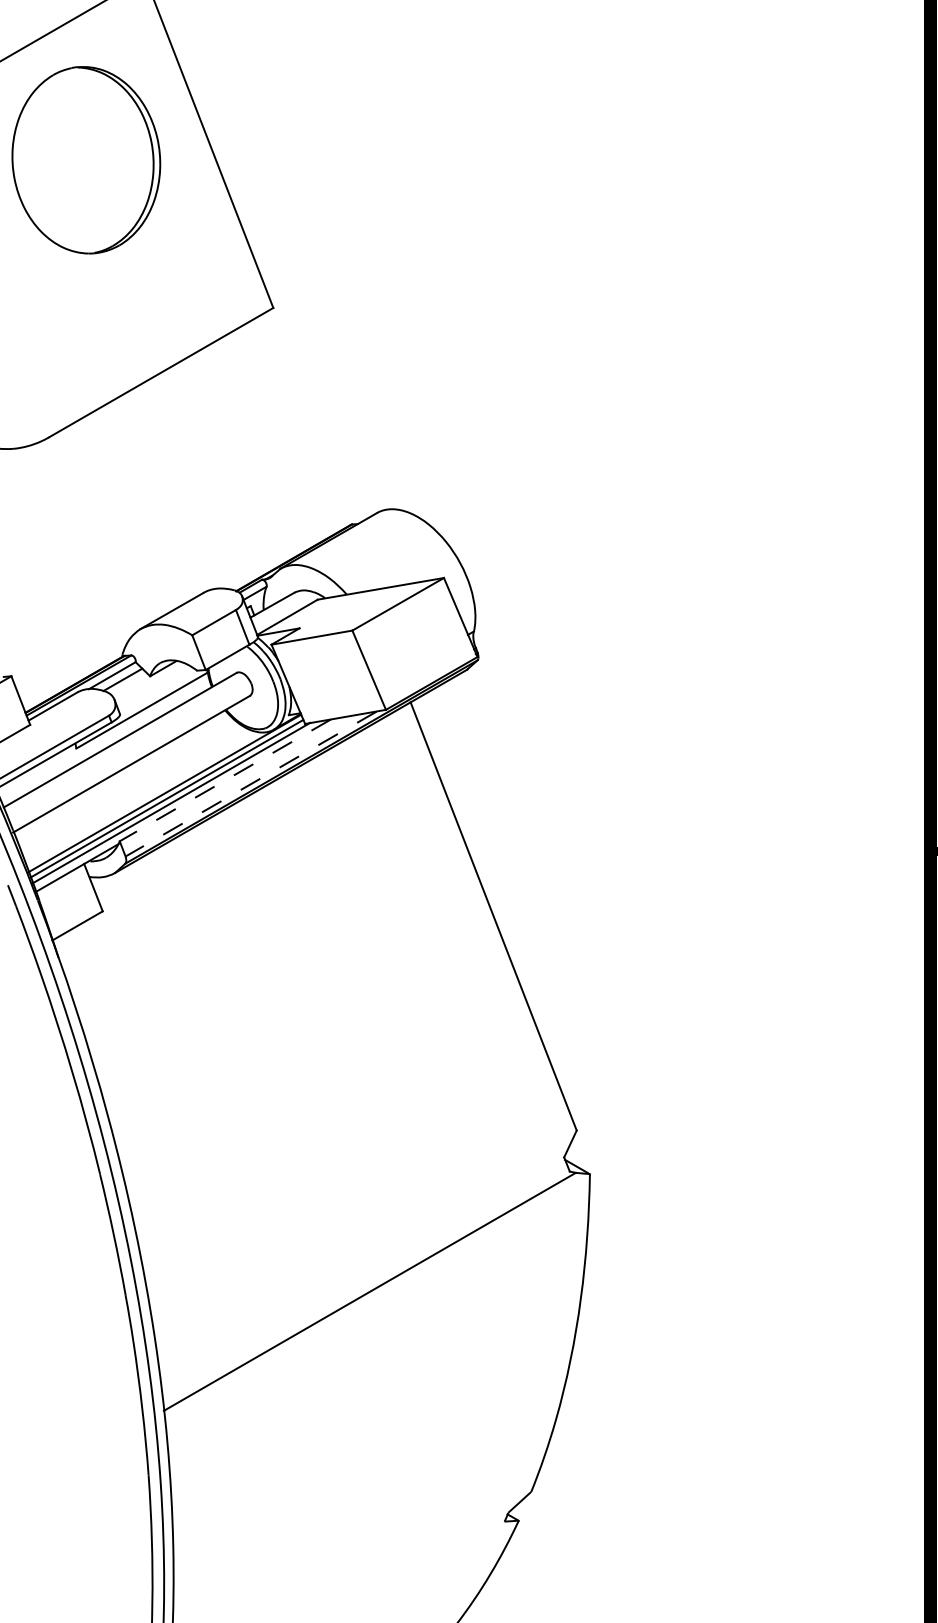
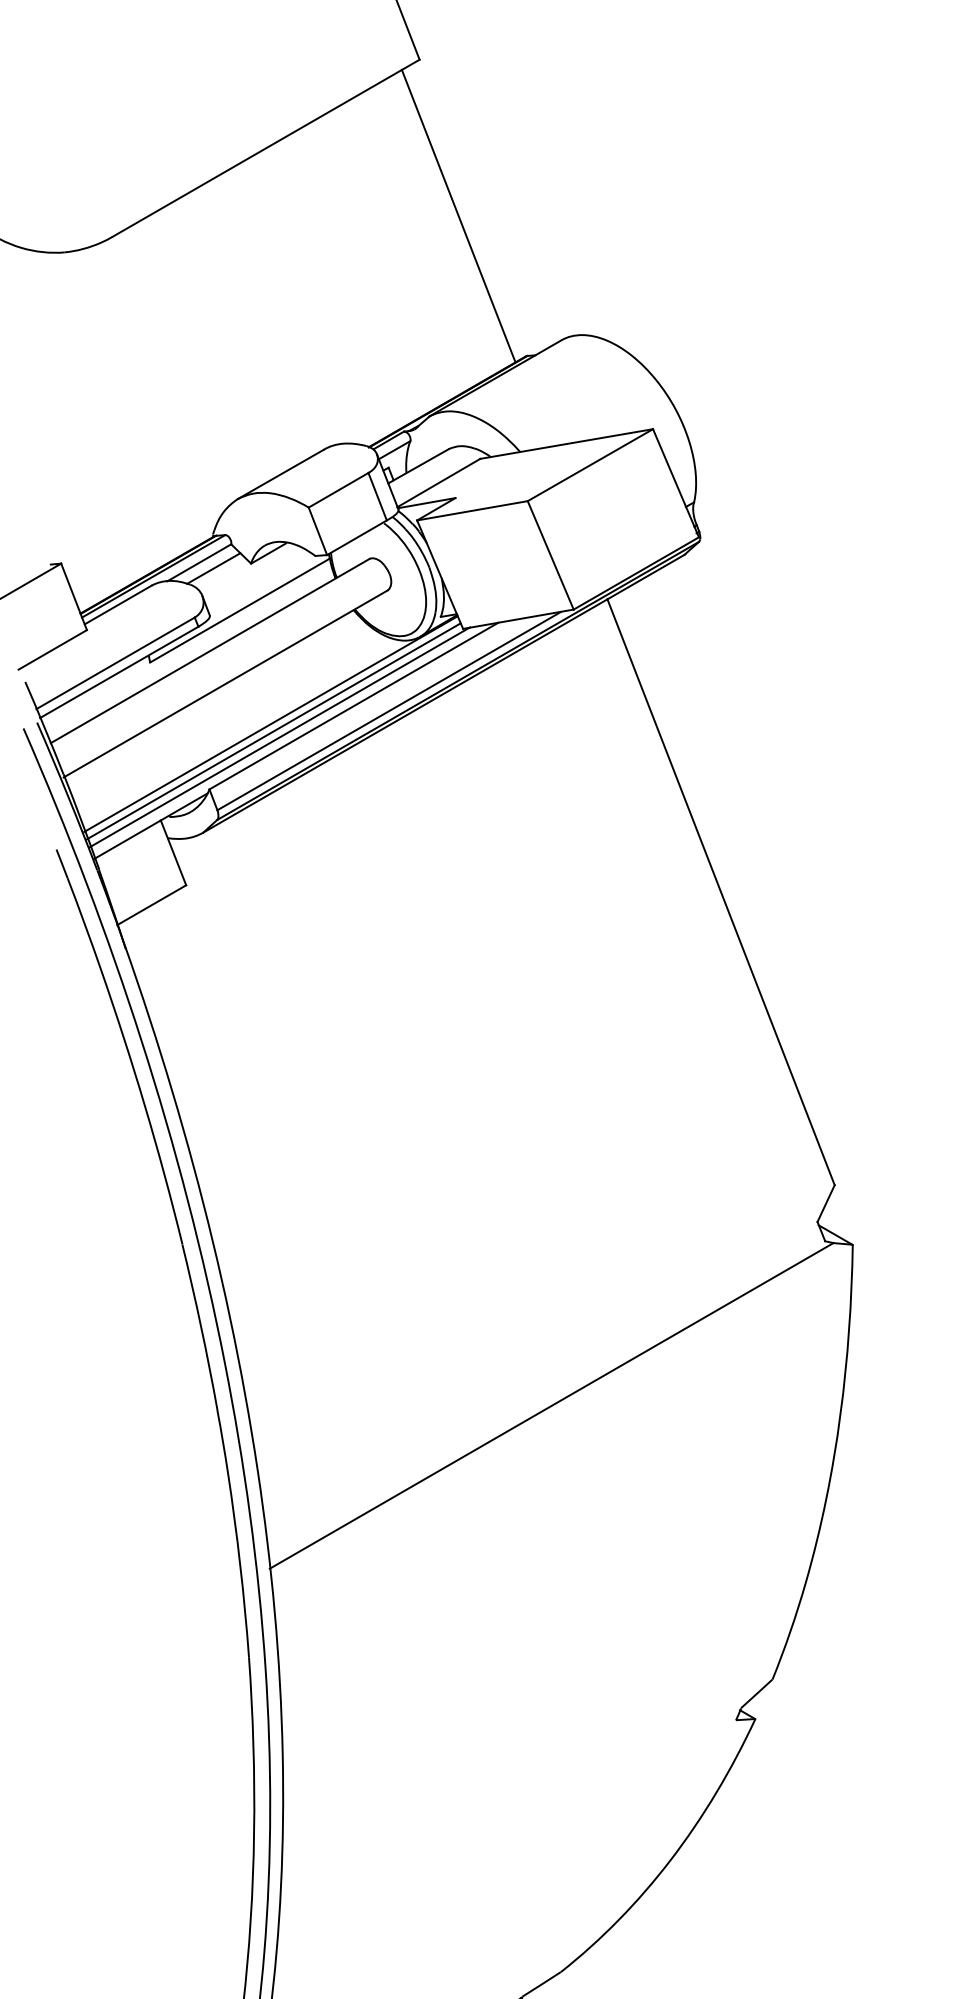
line: (301, 422) -> (458, 216), added
line: (225, 780) -> (354, 706), dashed -> solid
line: (251, 784) -> (389, 711), dashed -> solid

